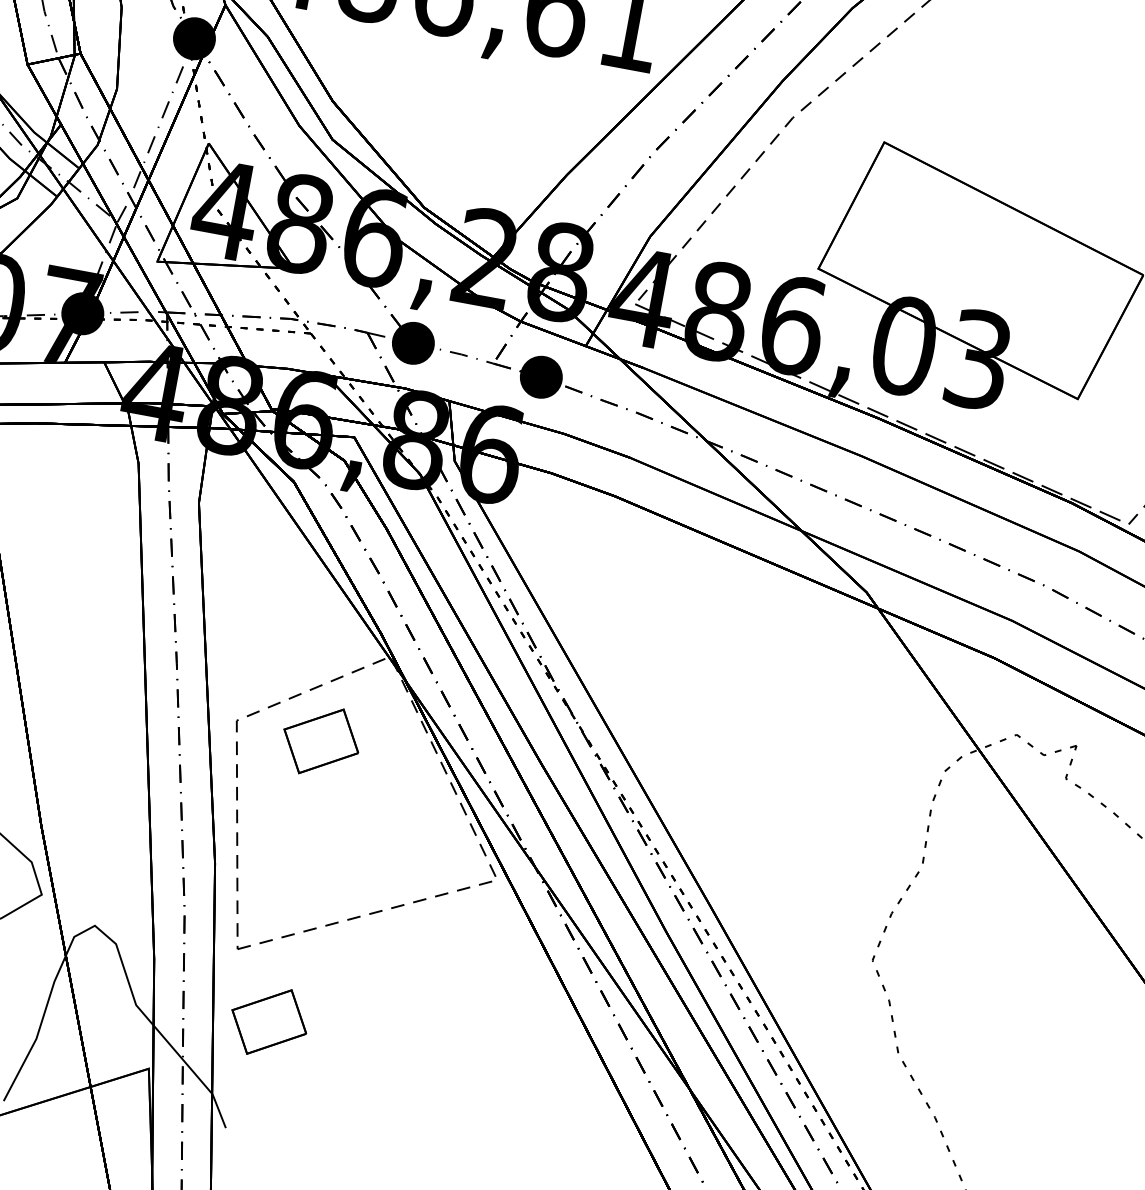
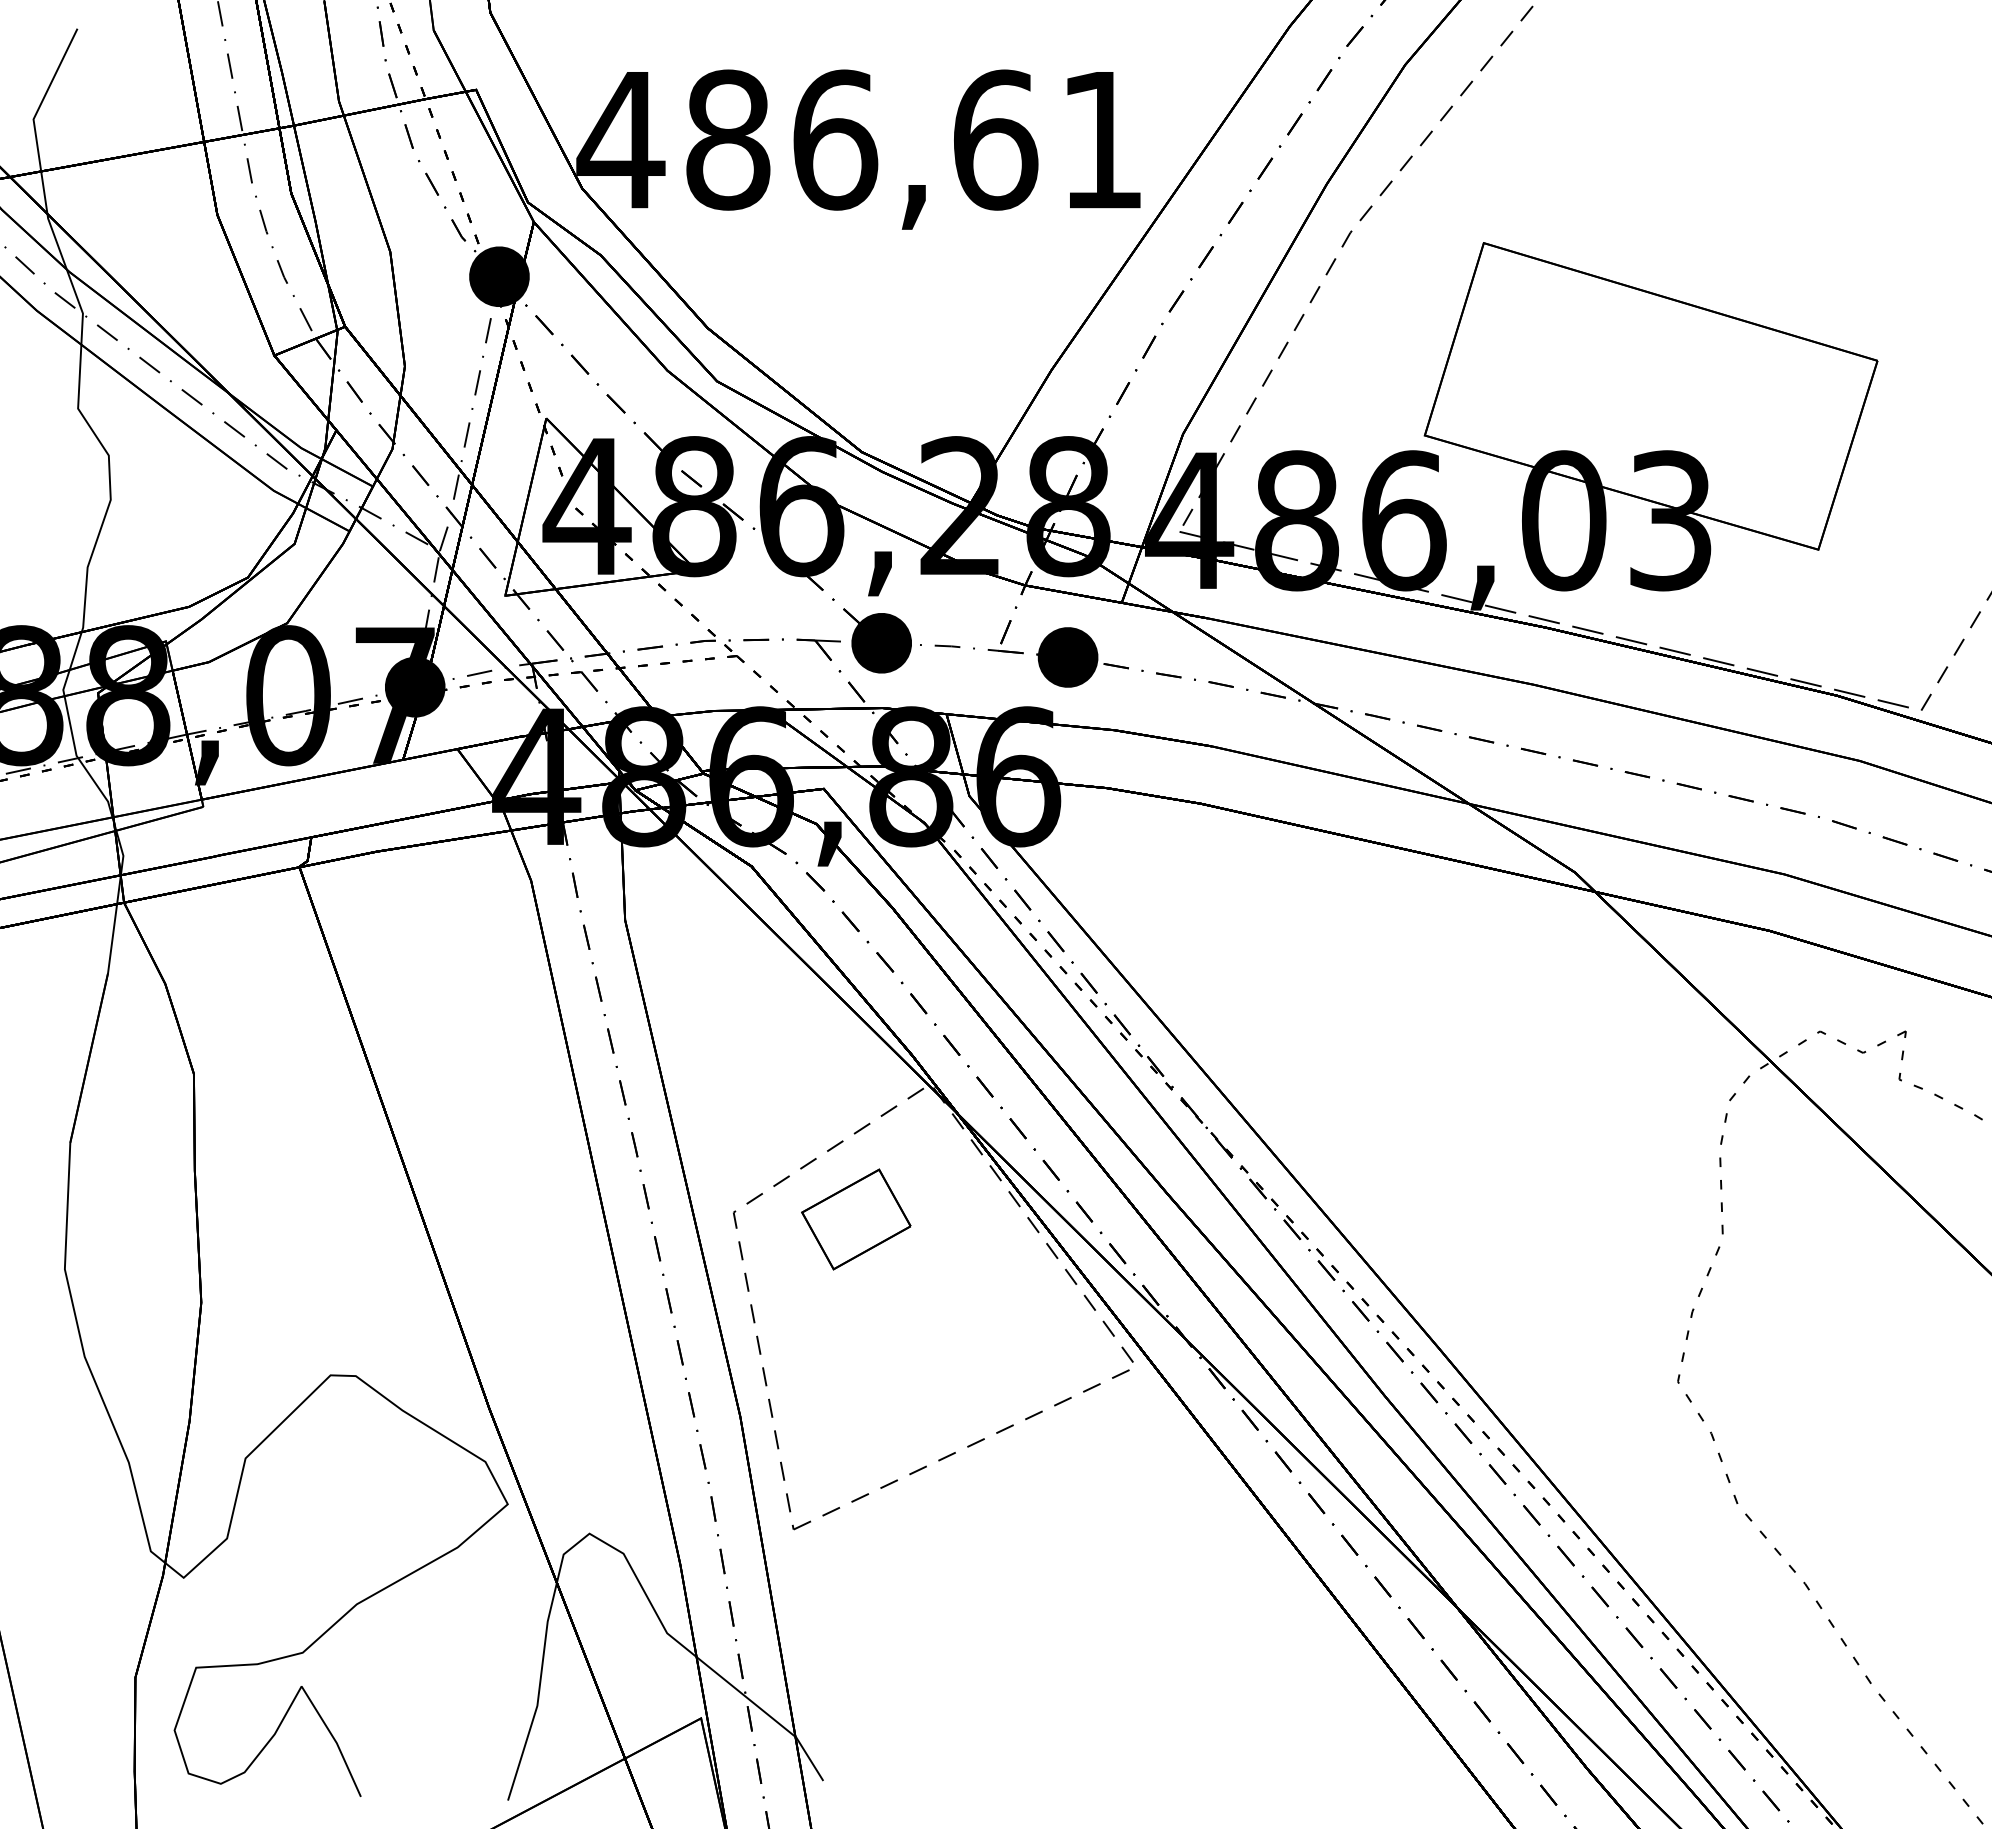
part: (269, 1022) -> (856, 1622), removed

